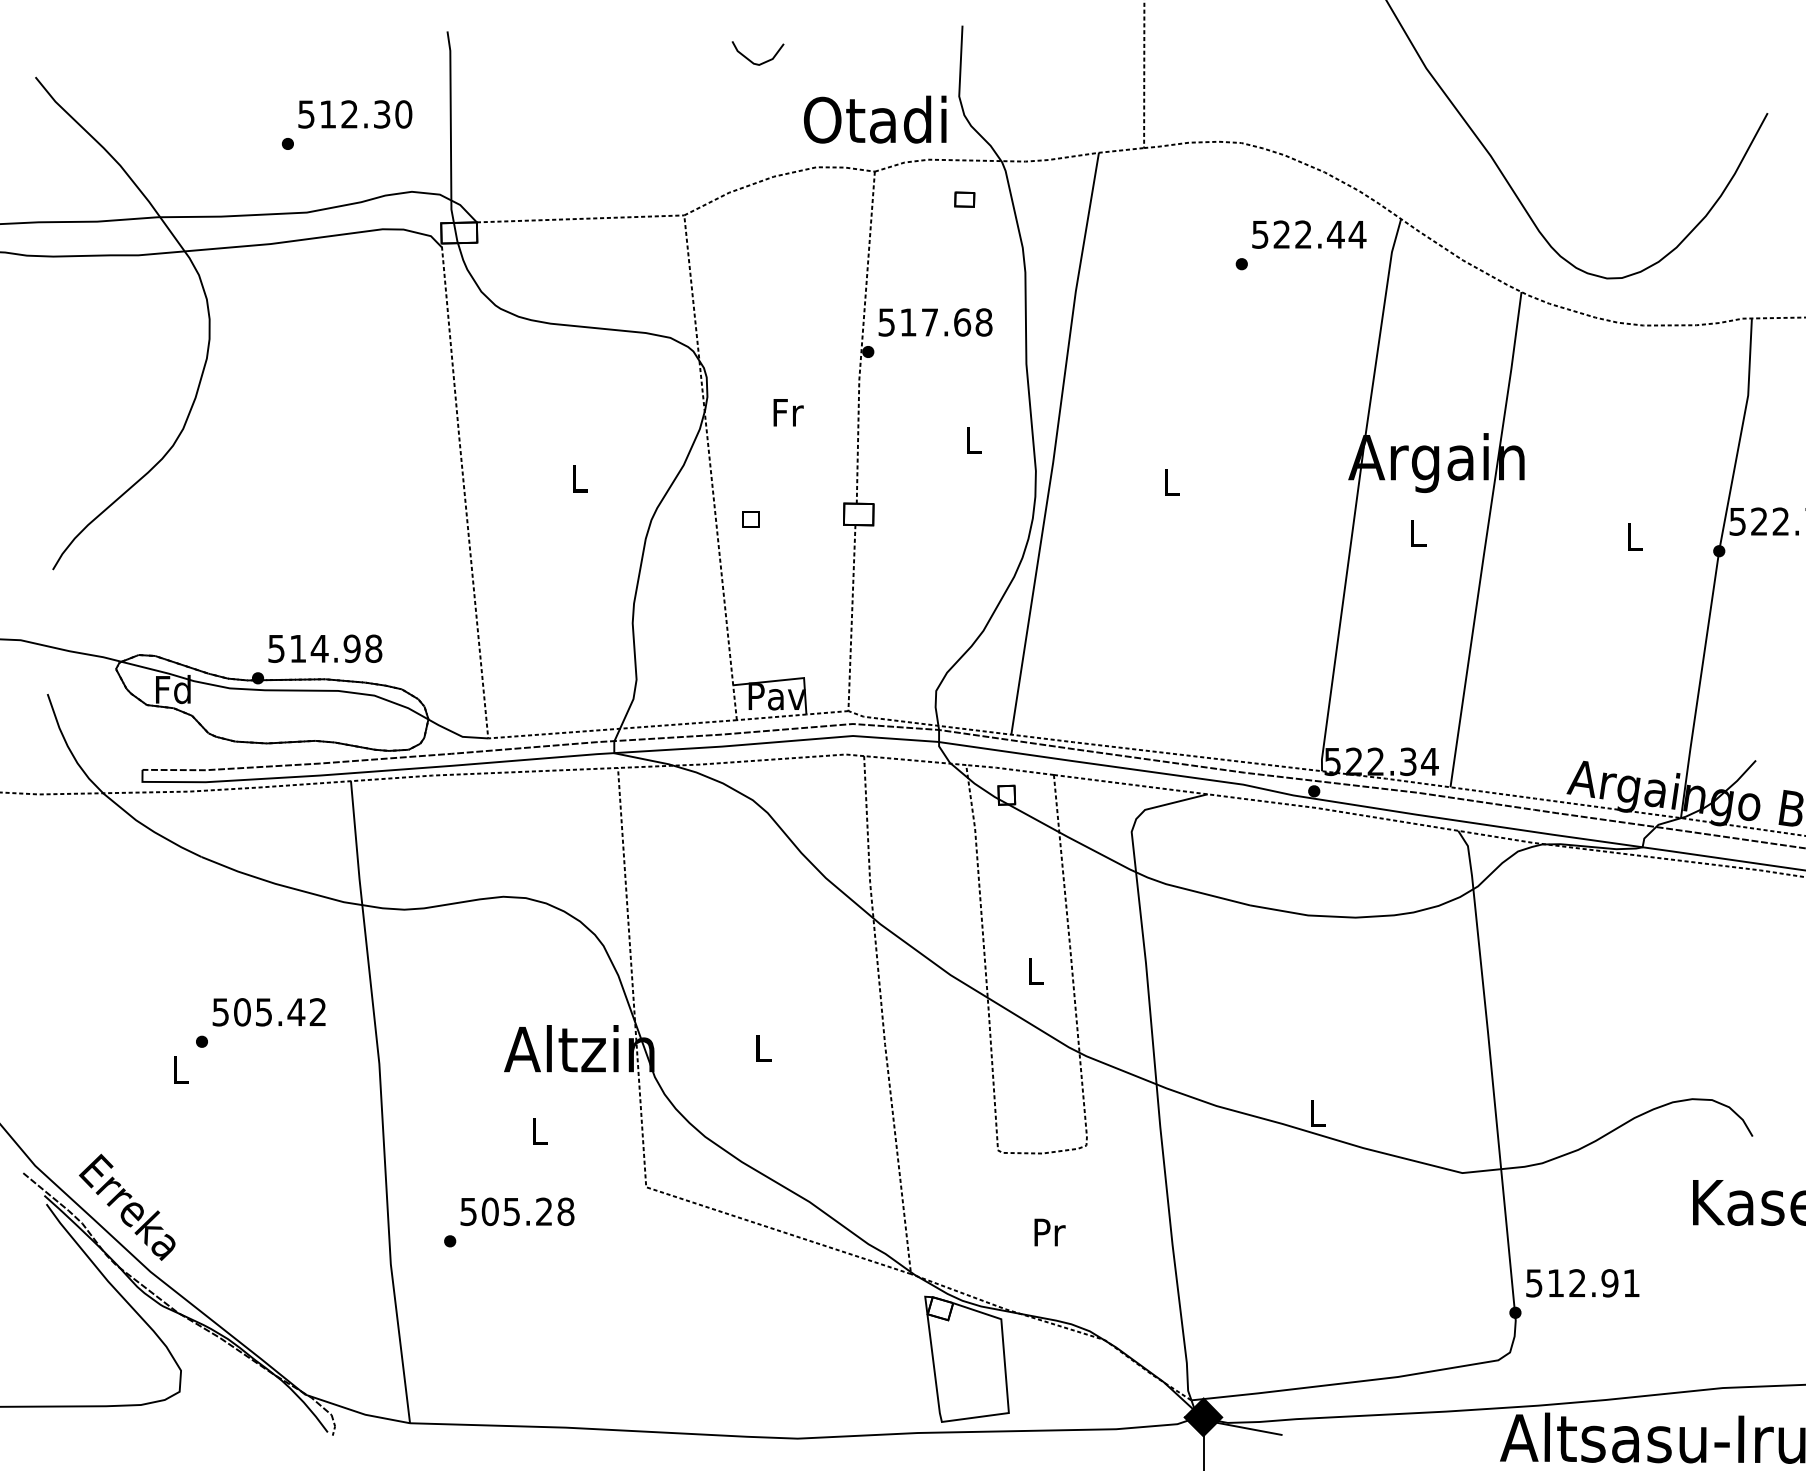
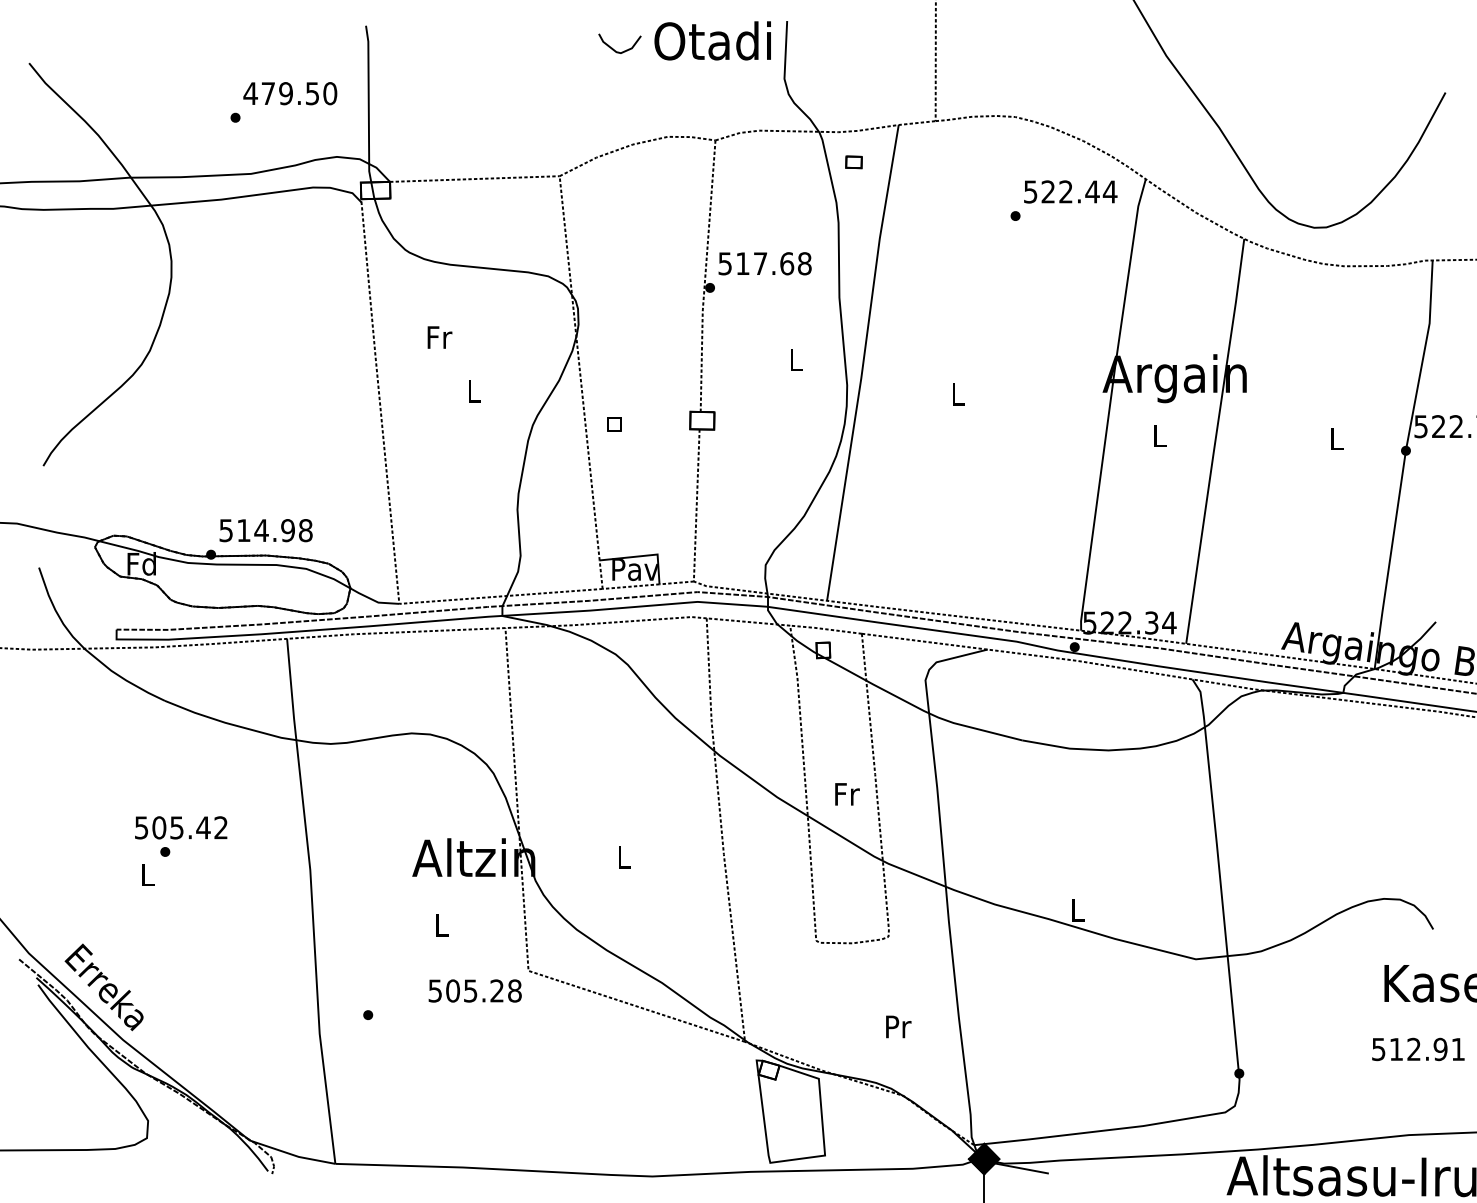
text: (344, 114) -> (281, 93), 512.30 -> 479.50
text: (874, 119) -> (712, 40), moved
part: (964, 199) -> (853, 162), moved
text: (788, 412) -> (439, 337), moved
text: (1036, 971) -> (847, 794), L -> Fr
text: (269, 1011) -> (181, 827), moved
text: (516, 1211) -> (474, 990), moved
text: (1049, 1231) -> (898, 1026), moved
text: (1582, 1283) -> (1418, 1049), moved

